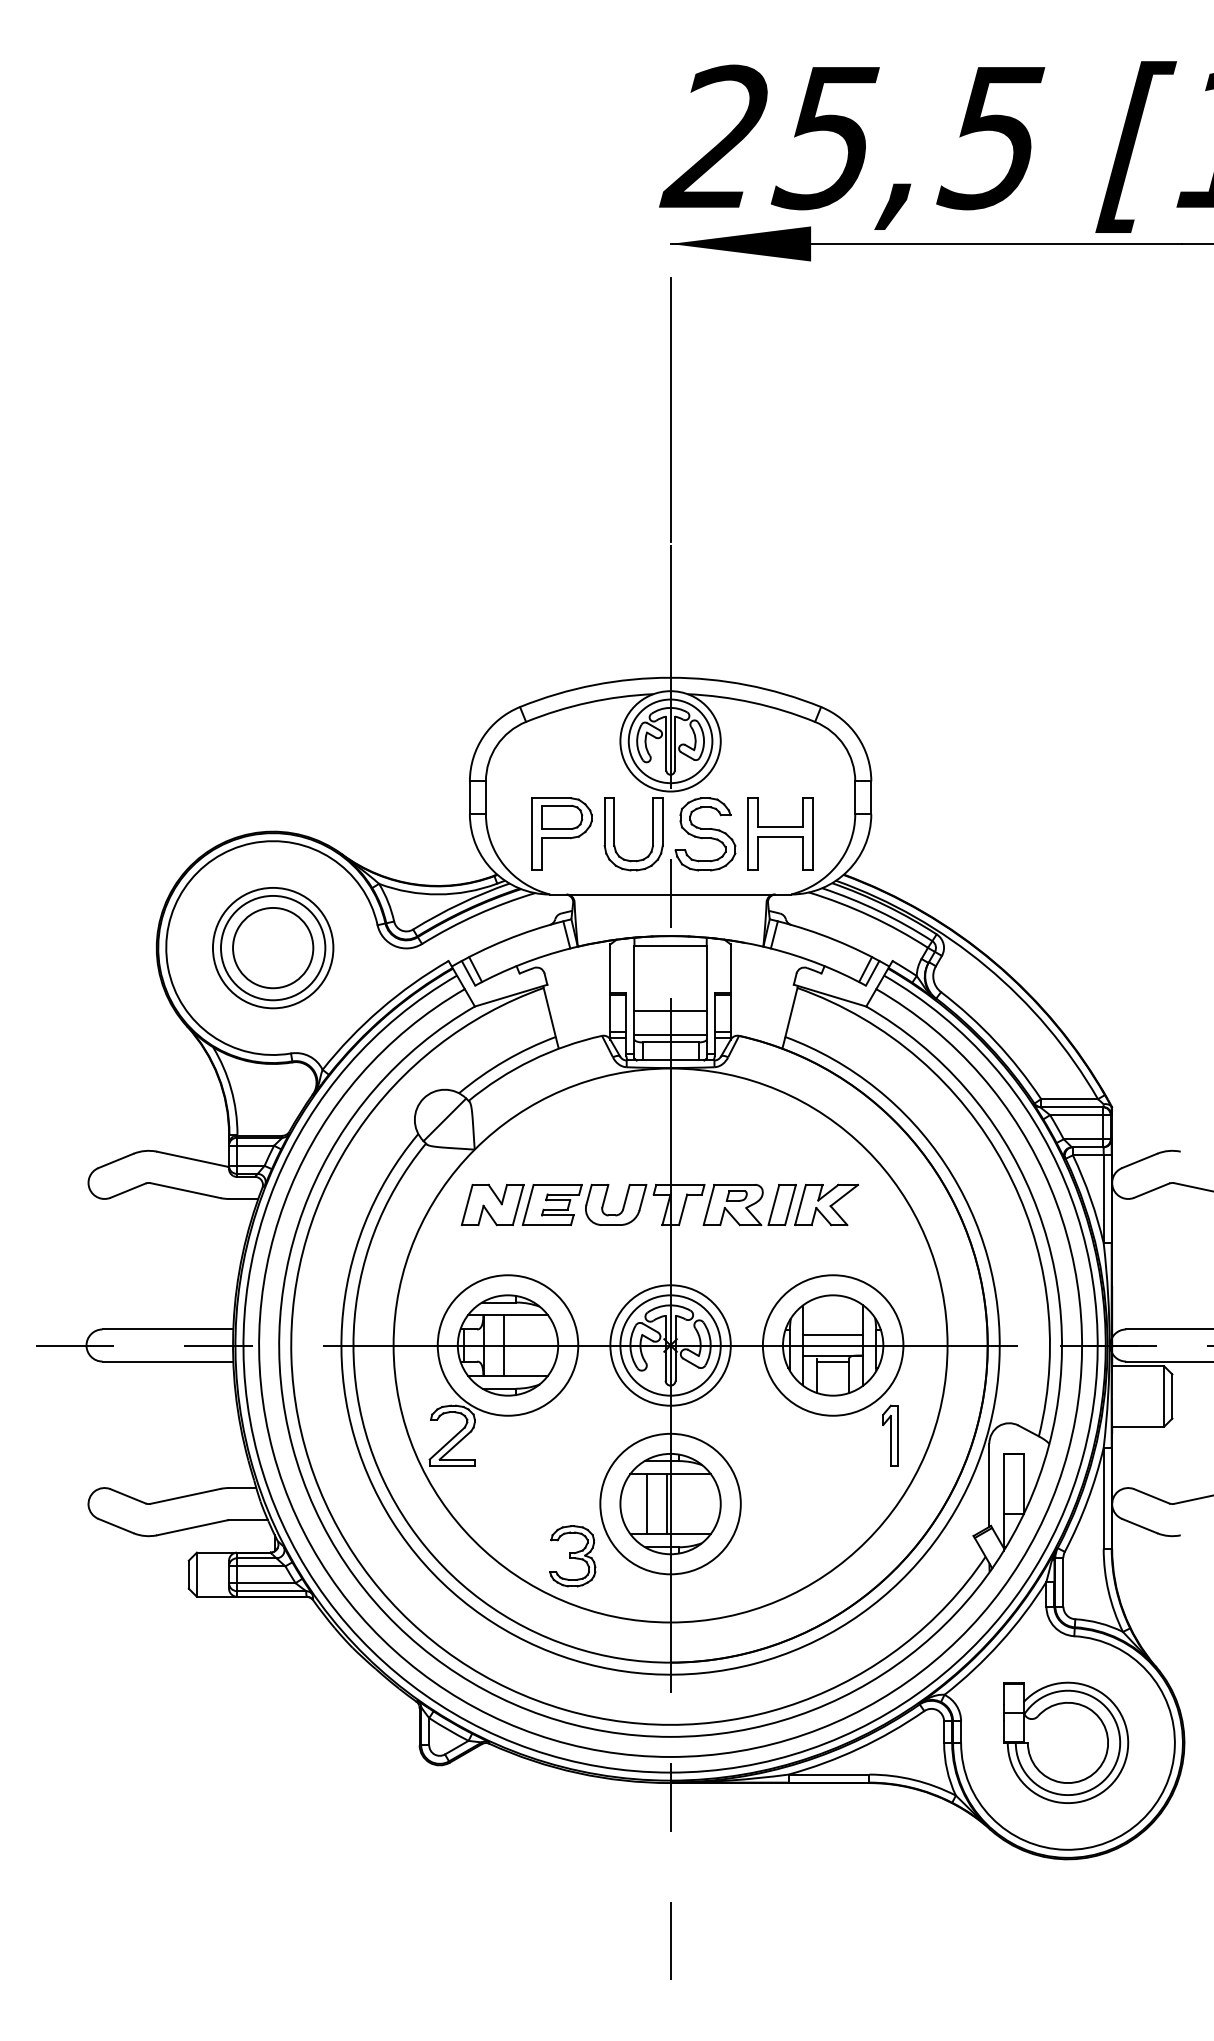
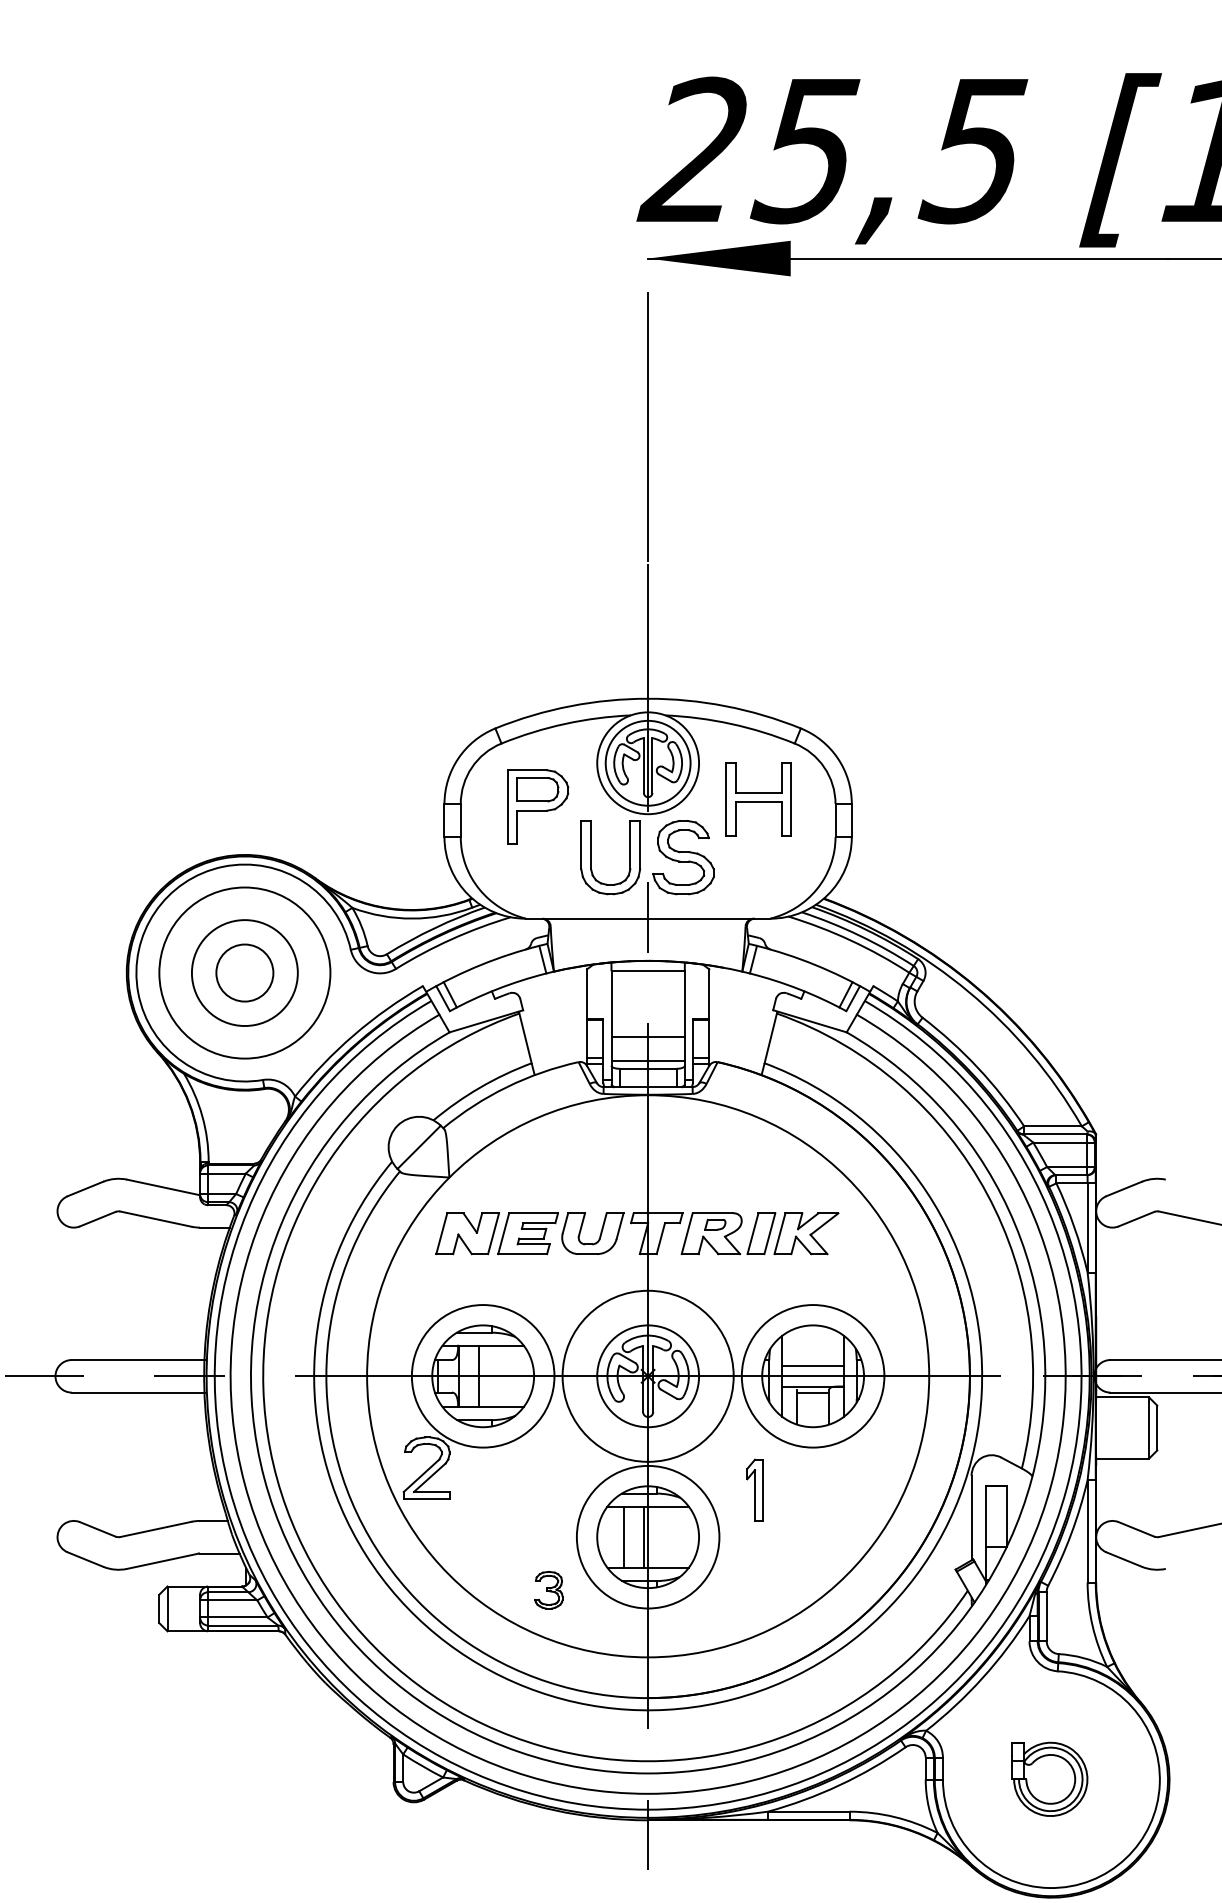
part: (561, 833) -> (537, 806), moved
part: (780, 833) -> (758, 798), moved
circle: (272, 947) -> (244, 972), size x1.4
circle: (273, 947) -> (245, 972), size x0.7
circle: (670, 1345) -> (648, 1376), size x1.4
part: (890, 1435) -> (754, 1489), moved
part: (572, 1556) -> (548, 1590), size x0.6
part: (1066, 1742) -> (1049, 1779), size x0.6

